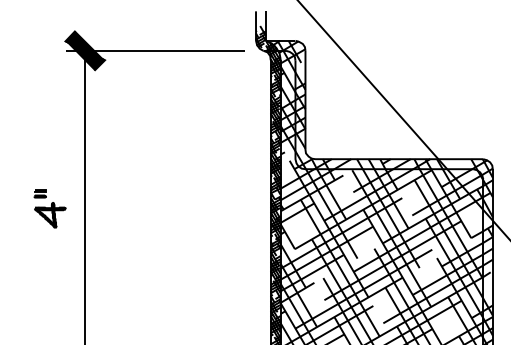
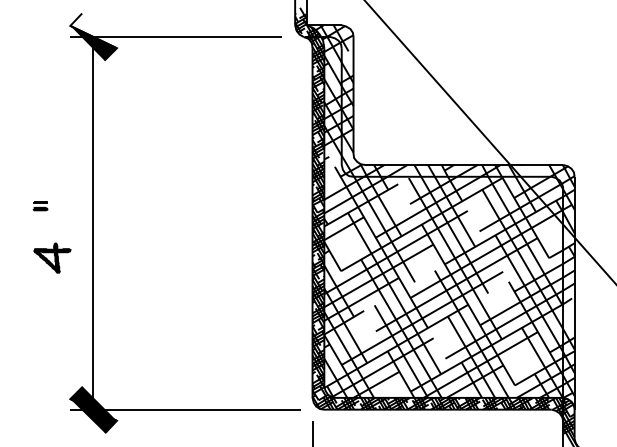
fill: (85, 45) -> (93, 30), removed
part: (50, 214) -> (52, 257), moved

